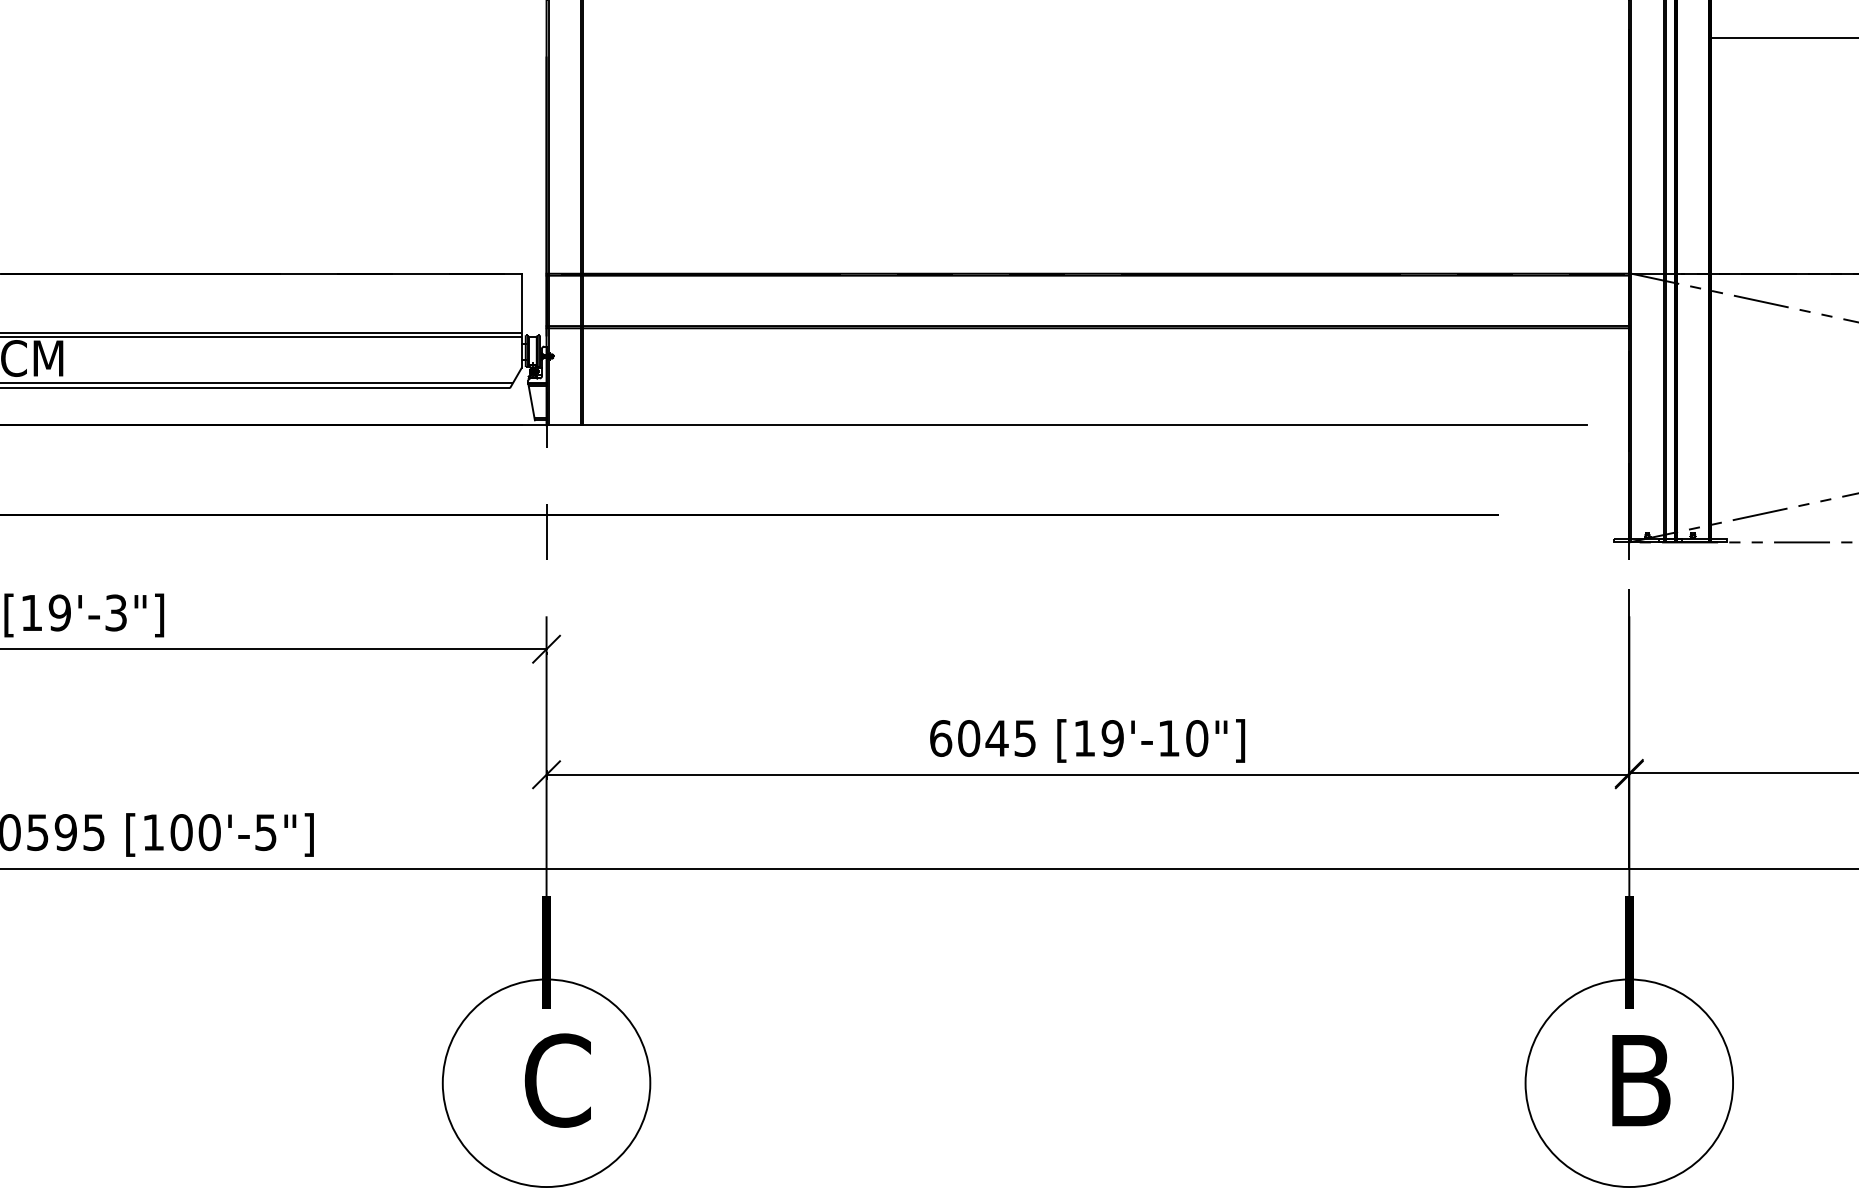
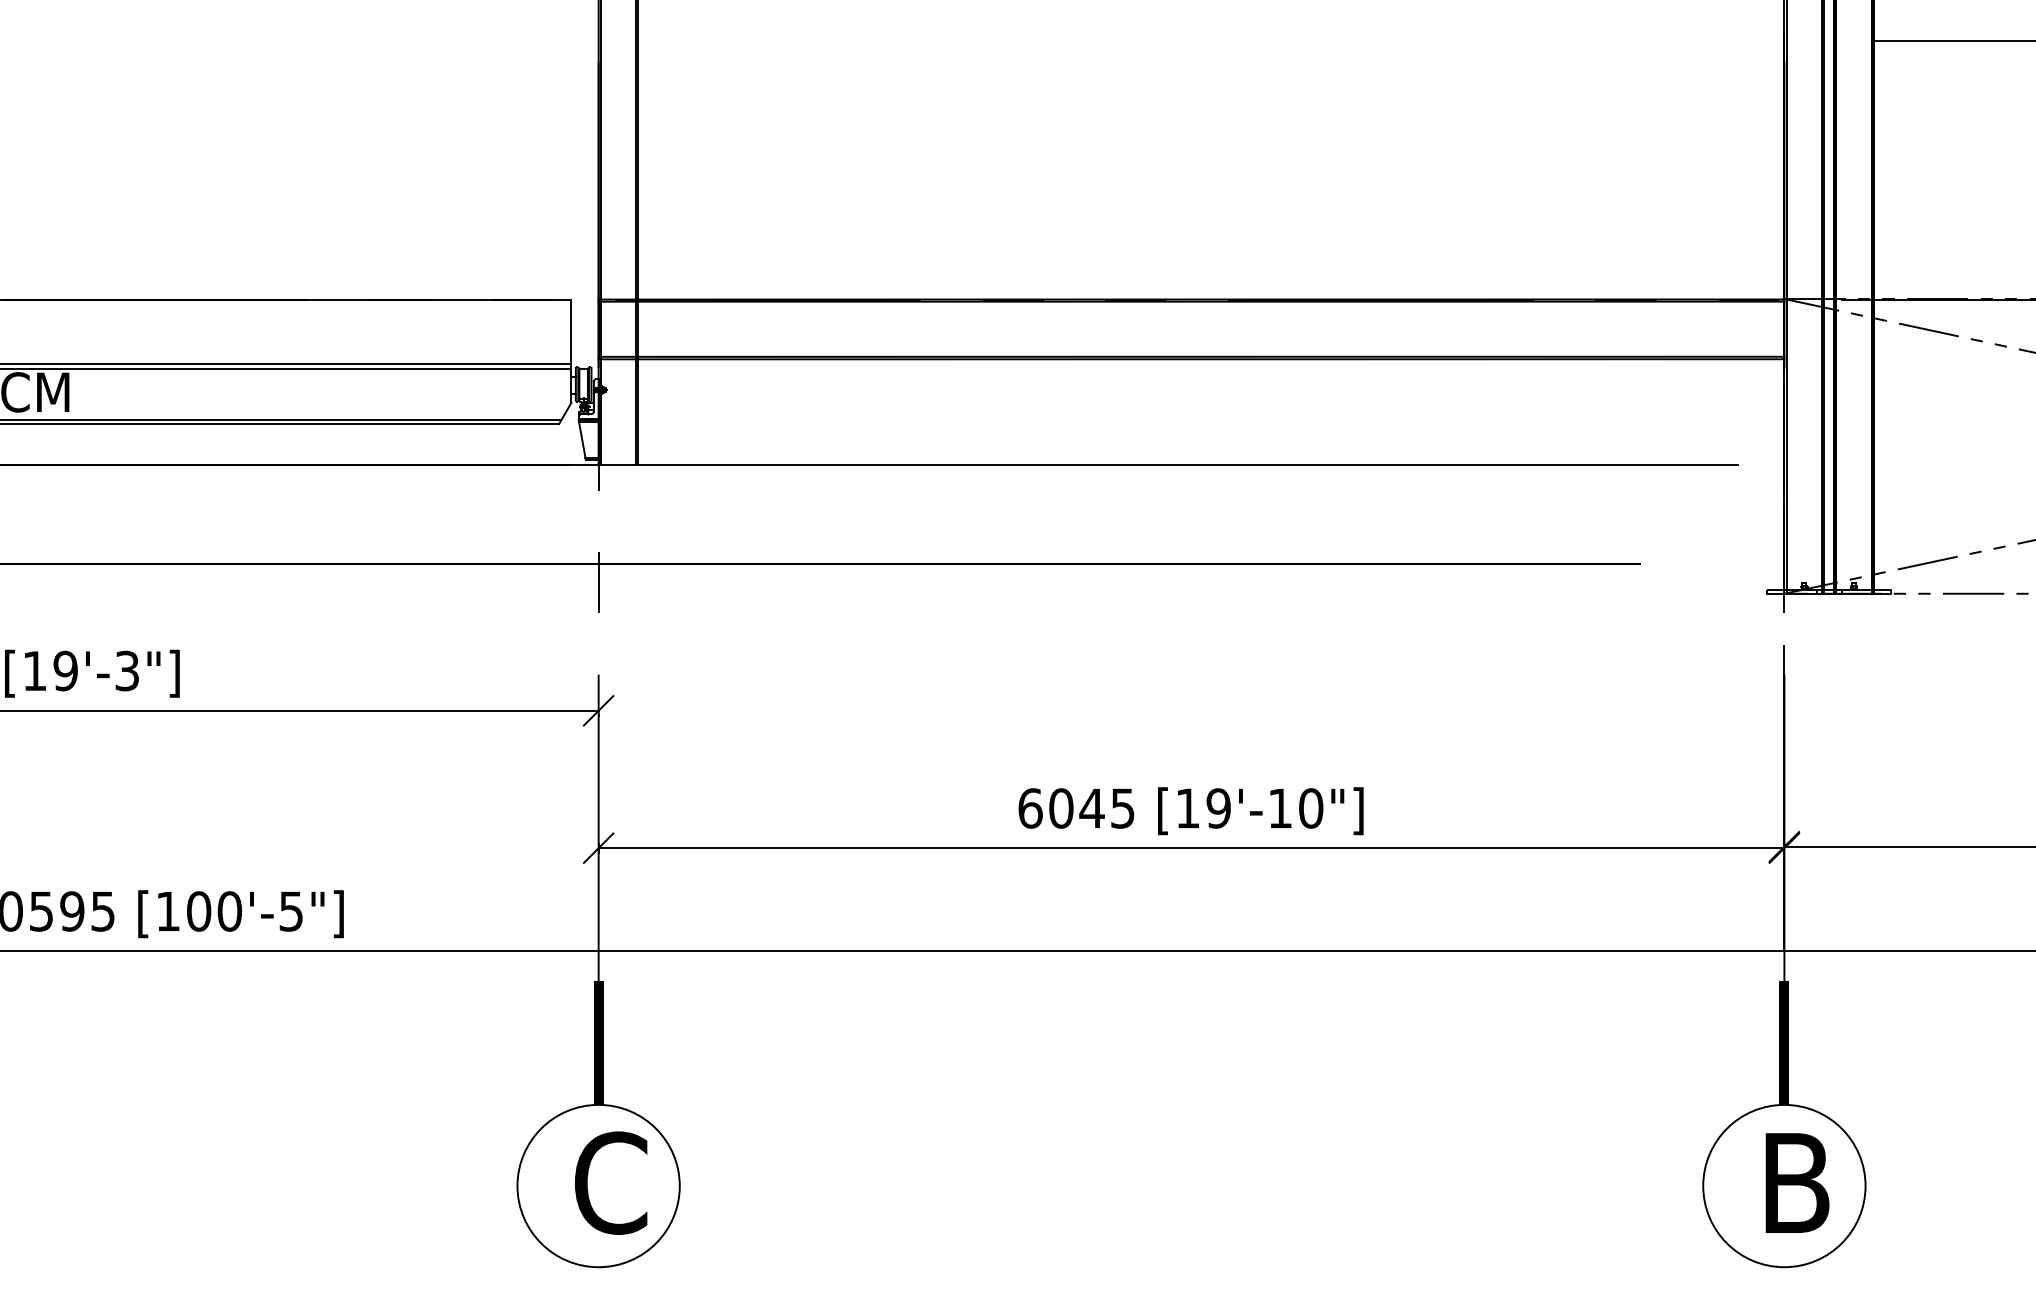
circle: (546, 1083) -> (598, 1186), size x0.71
circle: (1629, 1083) -> (1784, 1186), size x0.71

